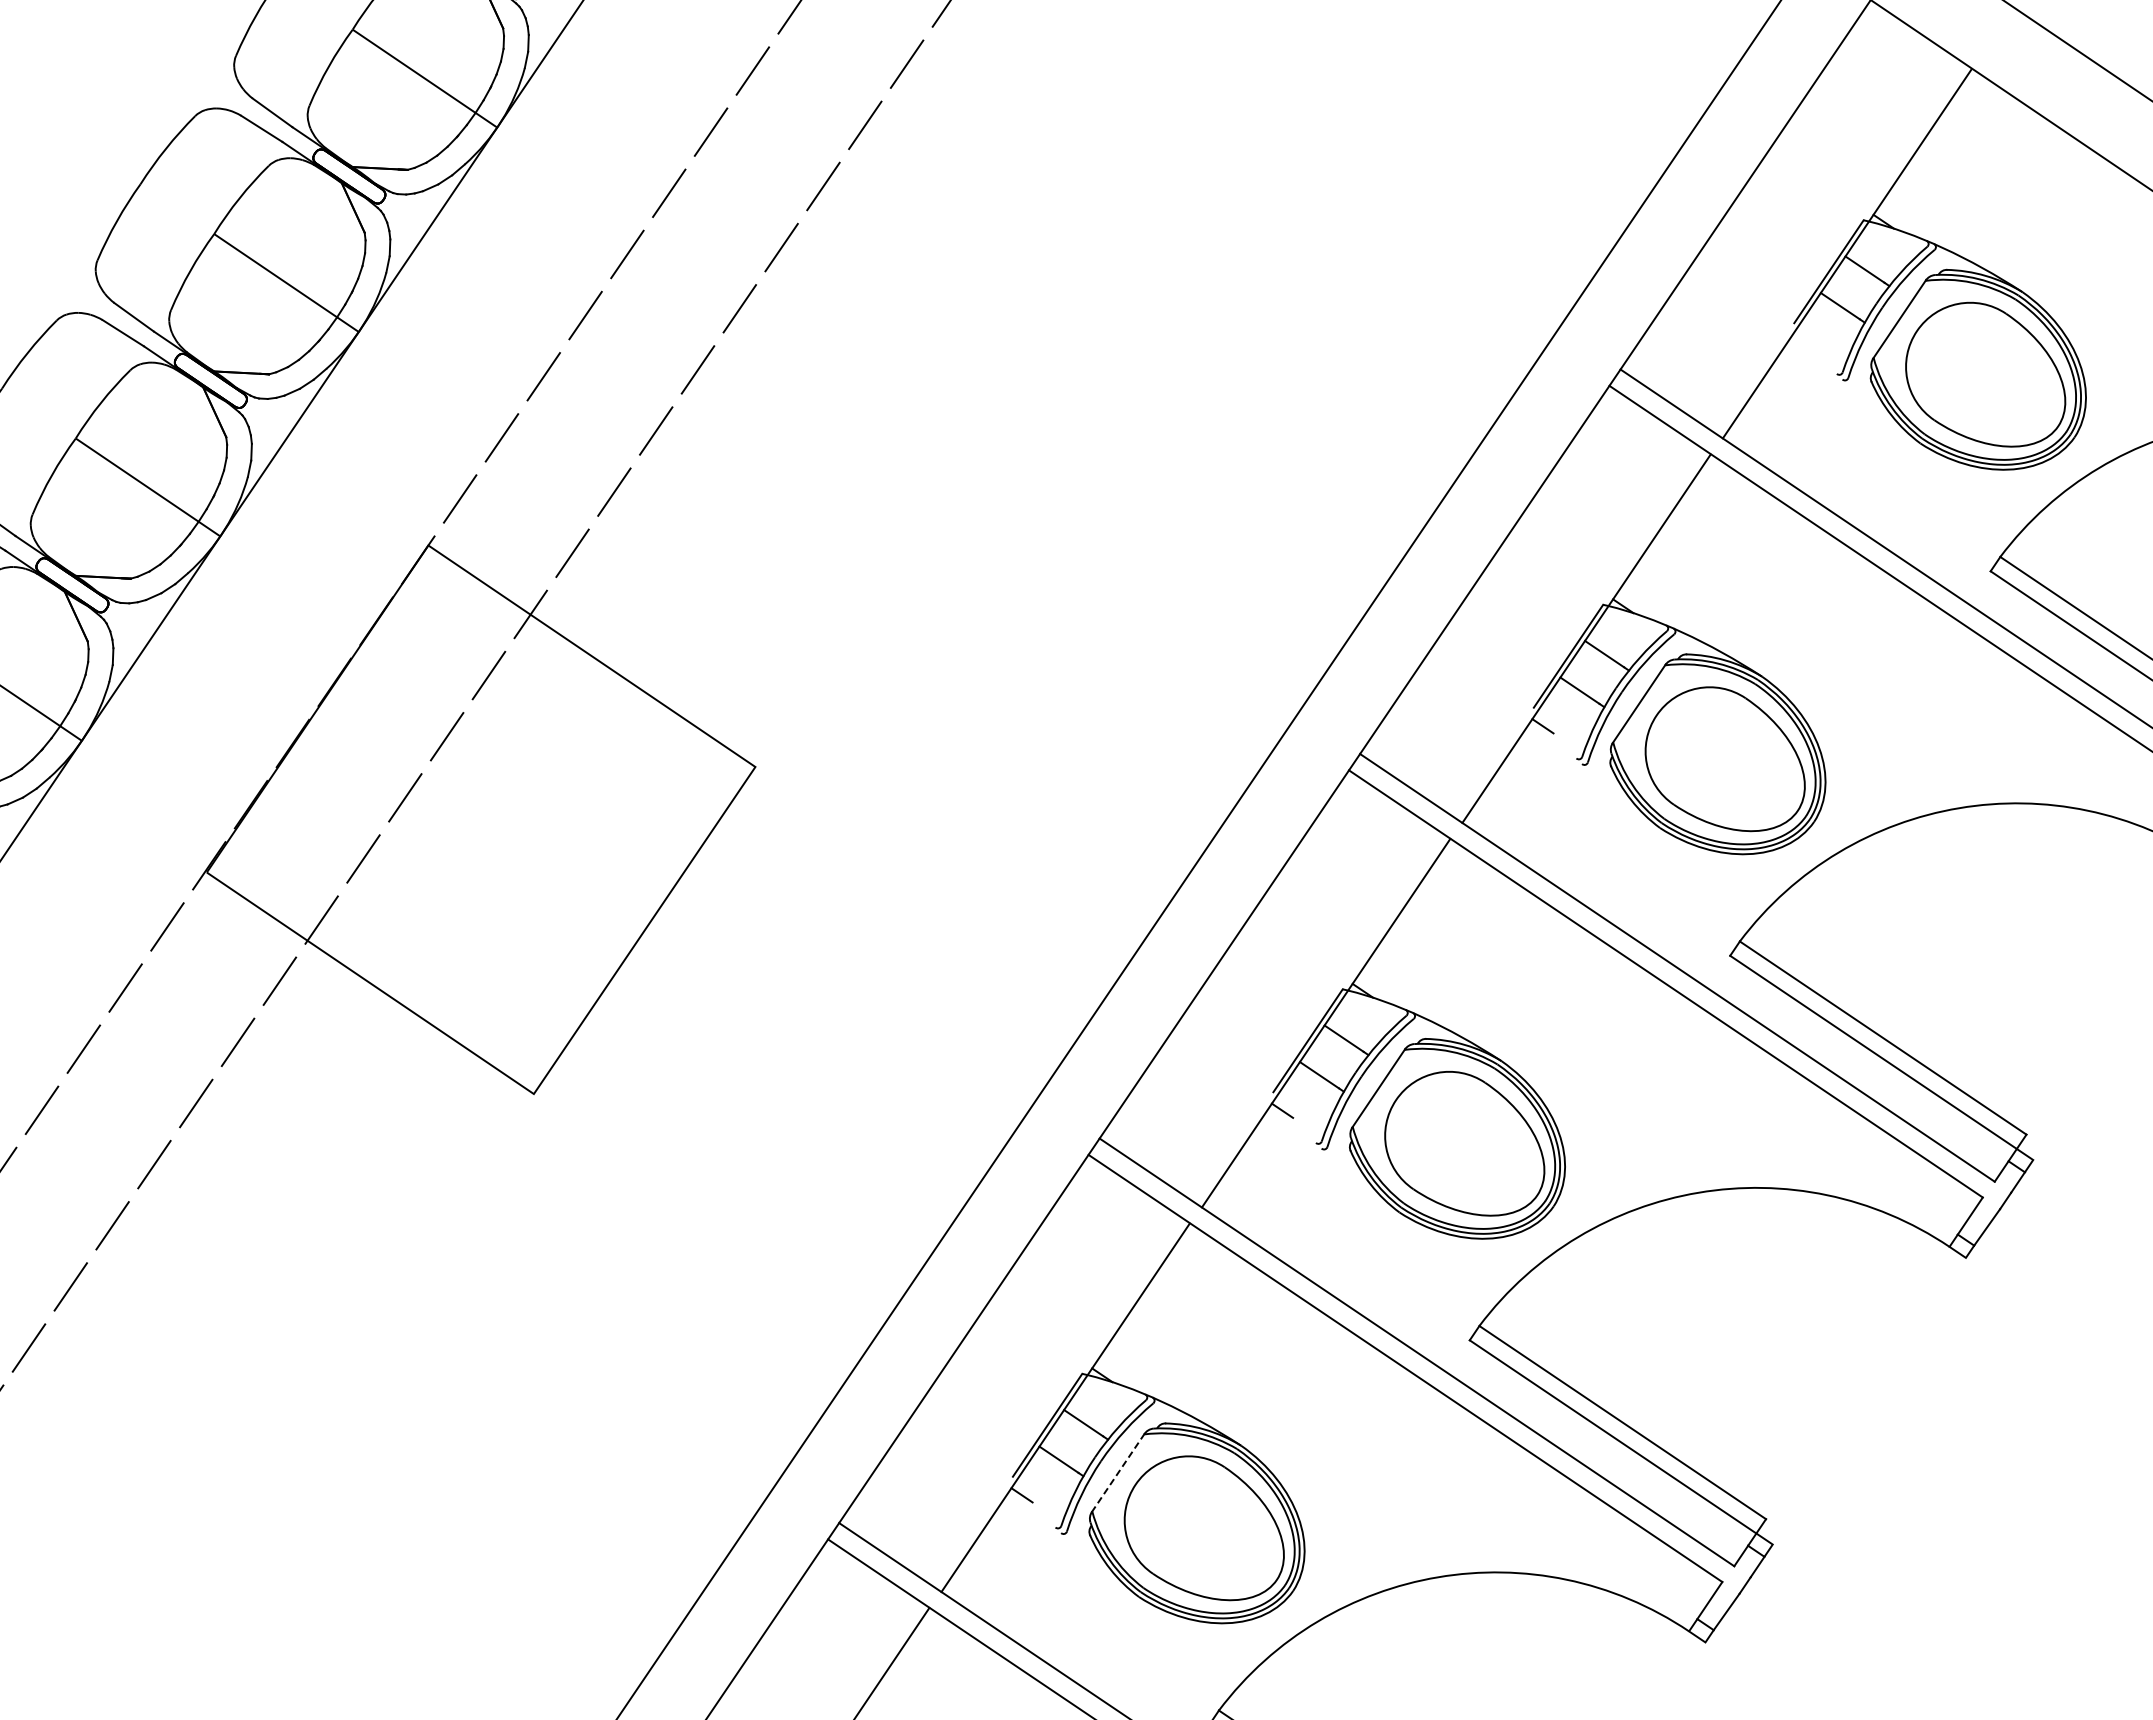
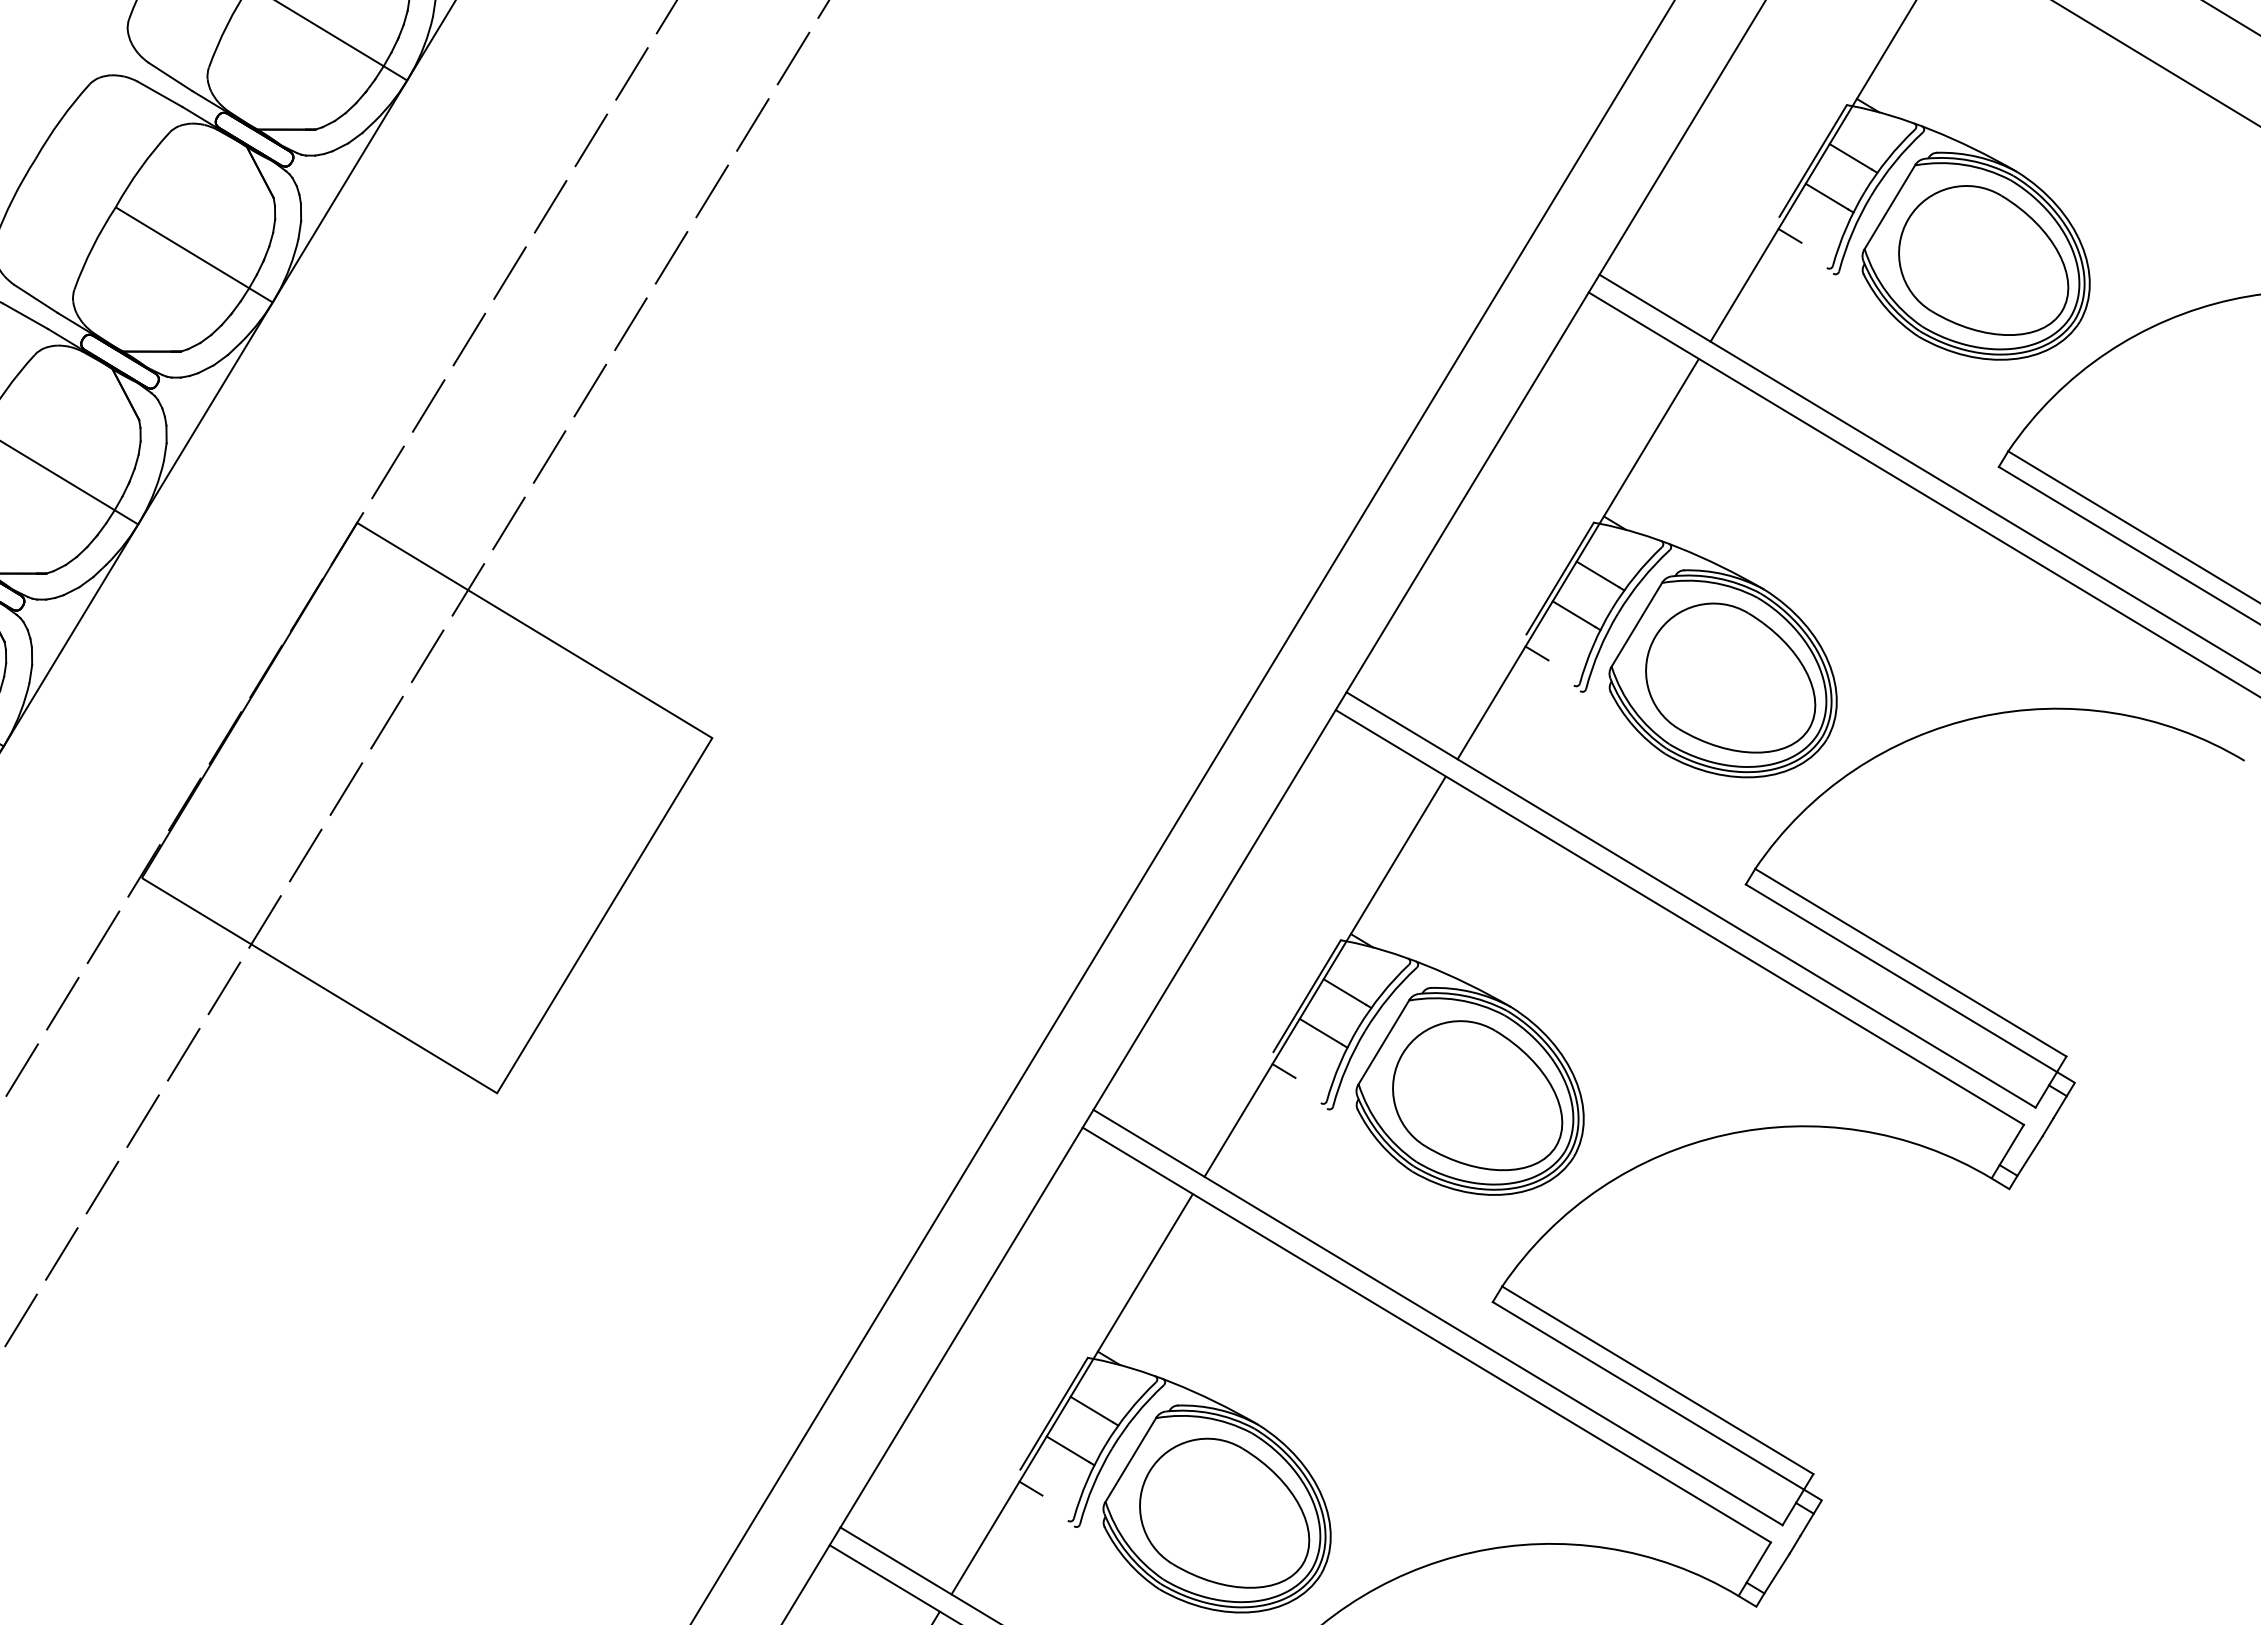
line: (1802, 341) -> (1789, 235), added
line: (1118, 1472) -> (1131, 1459), dashed -> solid

